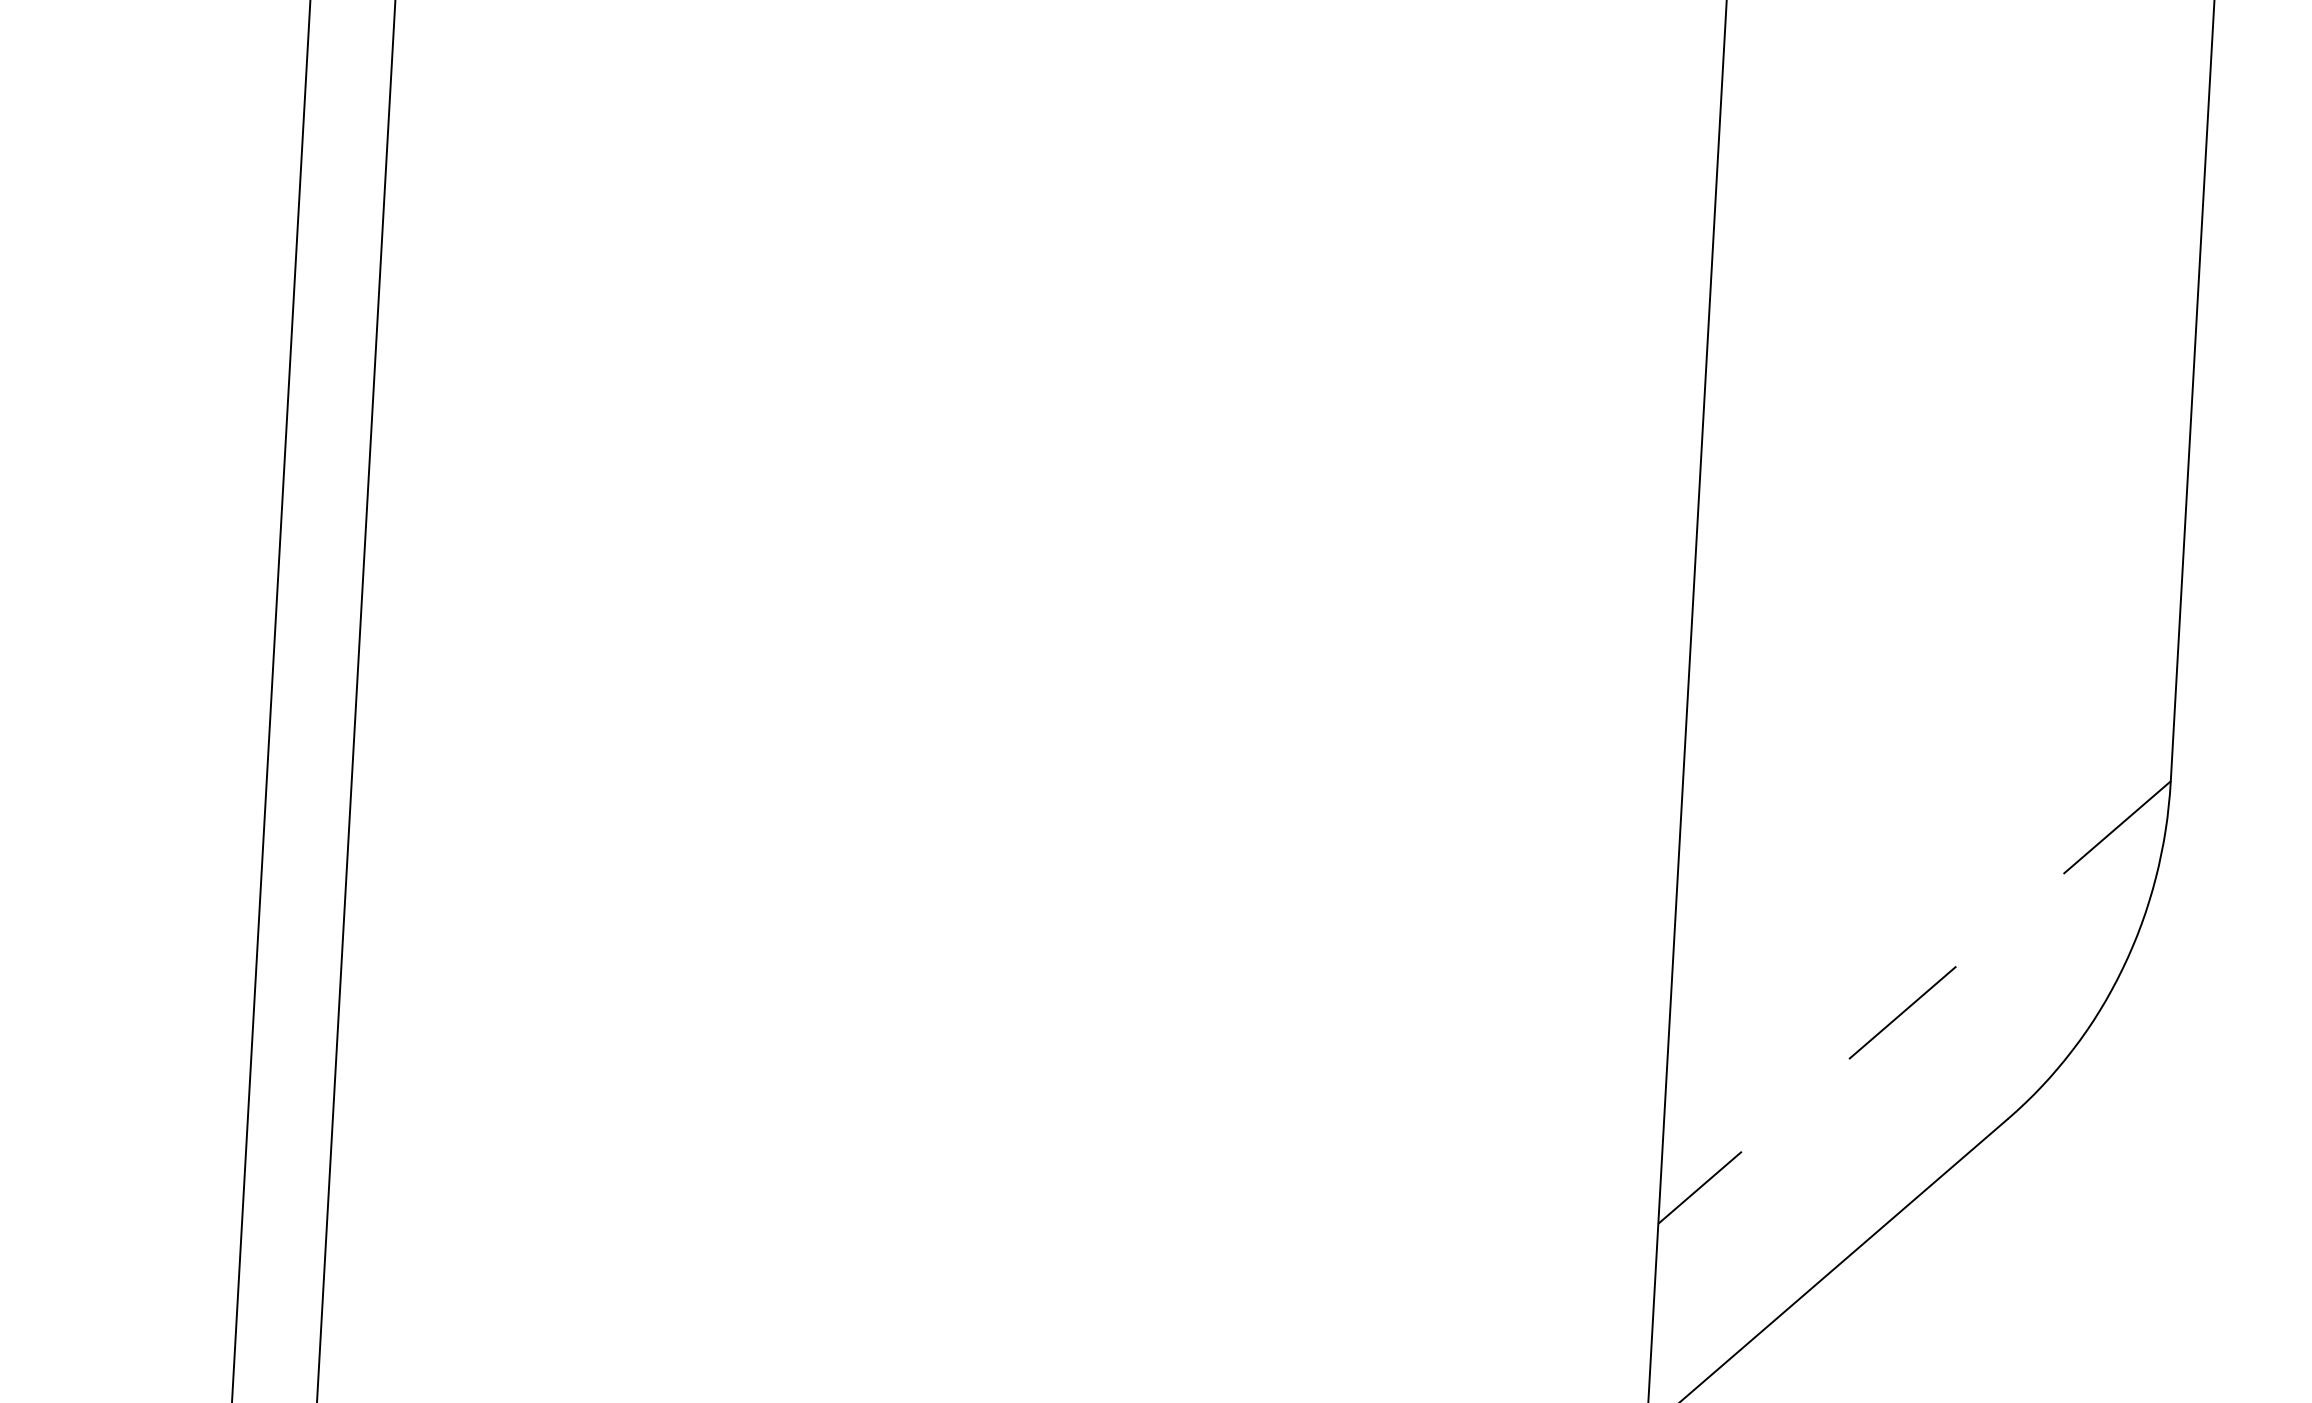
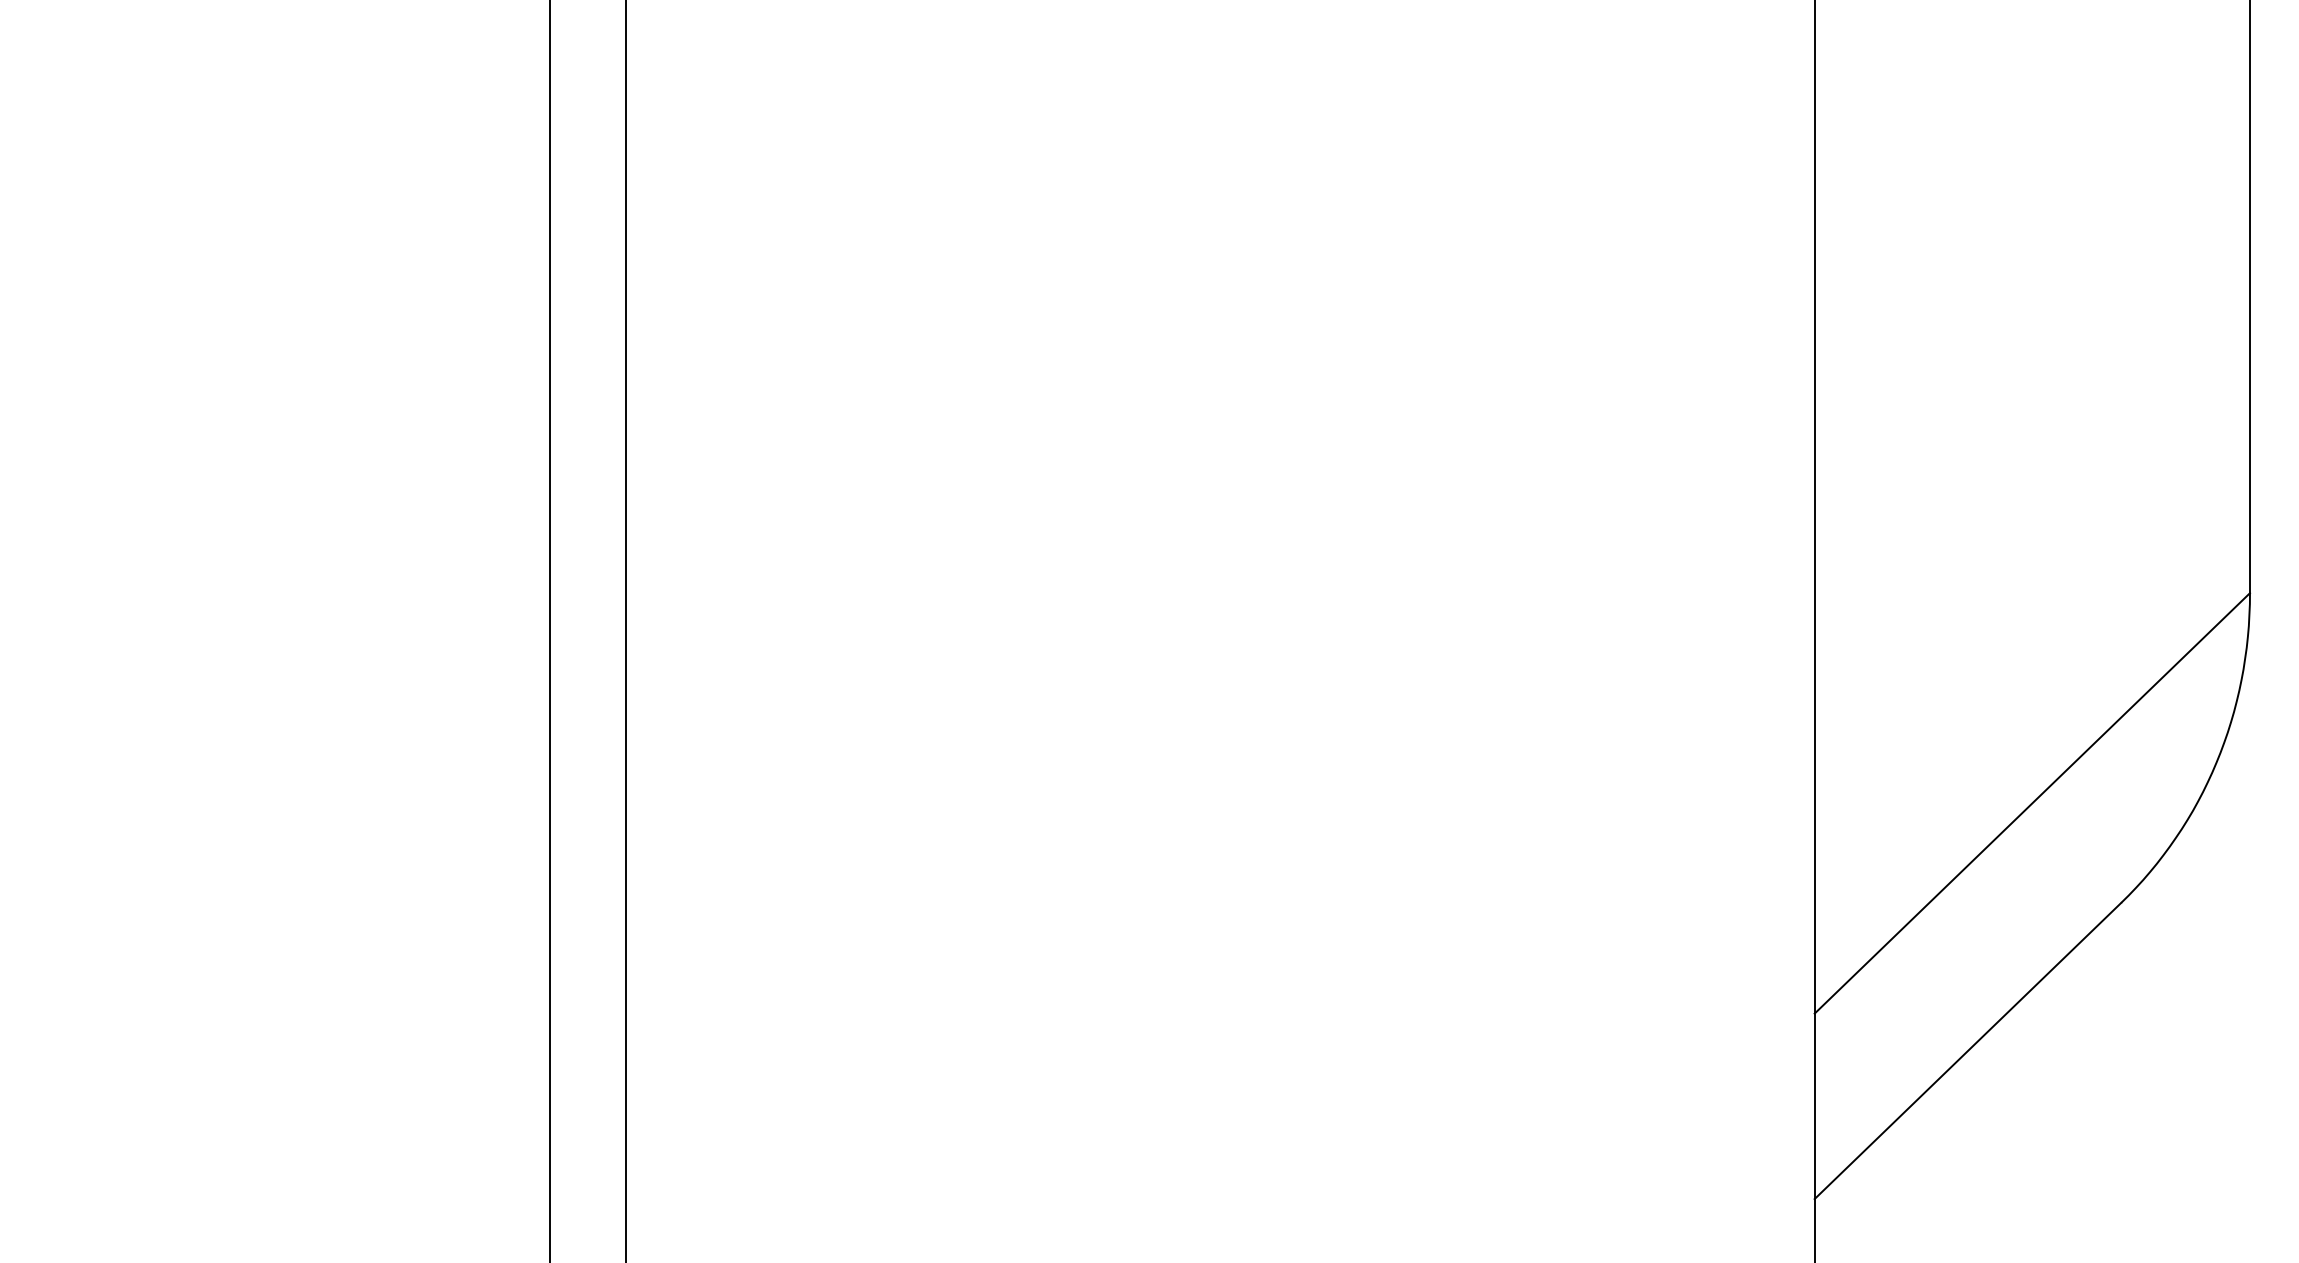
line: (1914, 1002) -> (2032, 803), dashed -> solid

